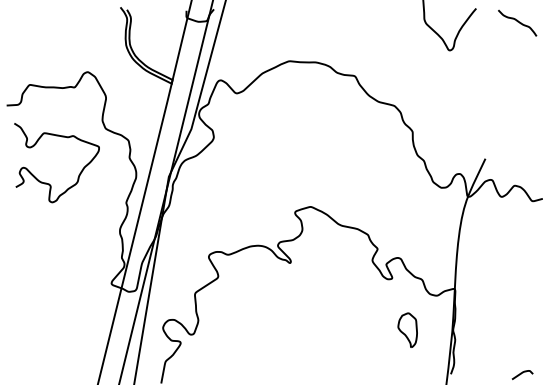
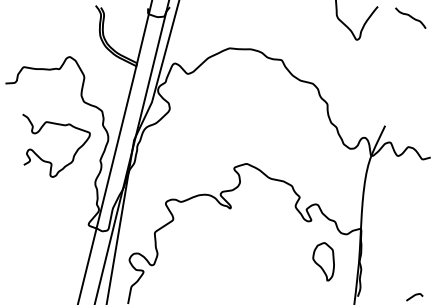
curve: (49, 183) -> (50, 162), moved
part: (407, 329) -> (323, 261), size x1.4

